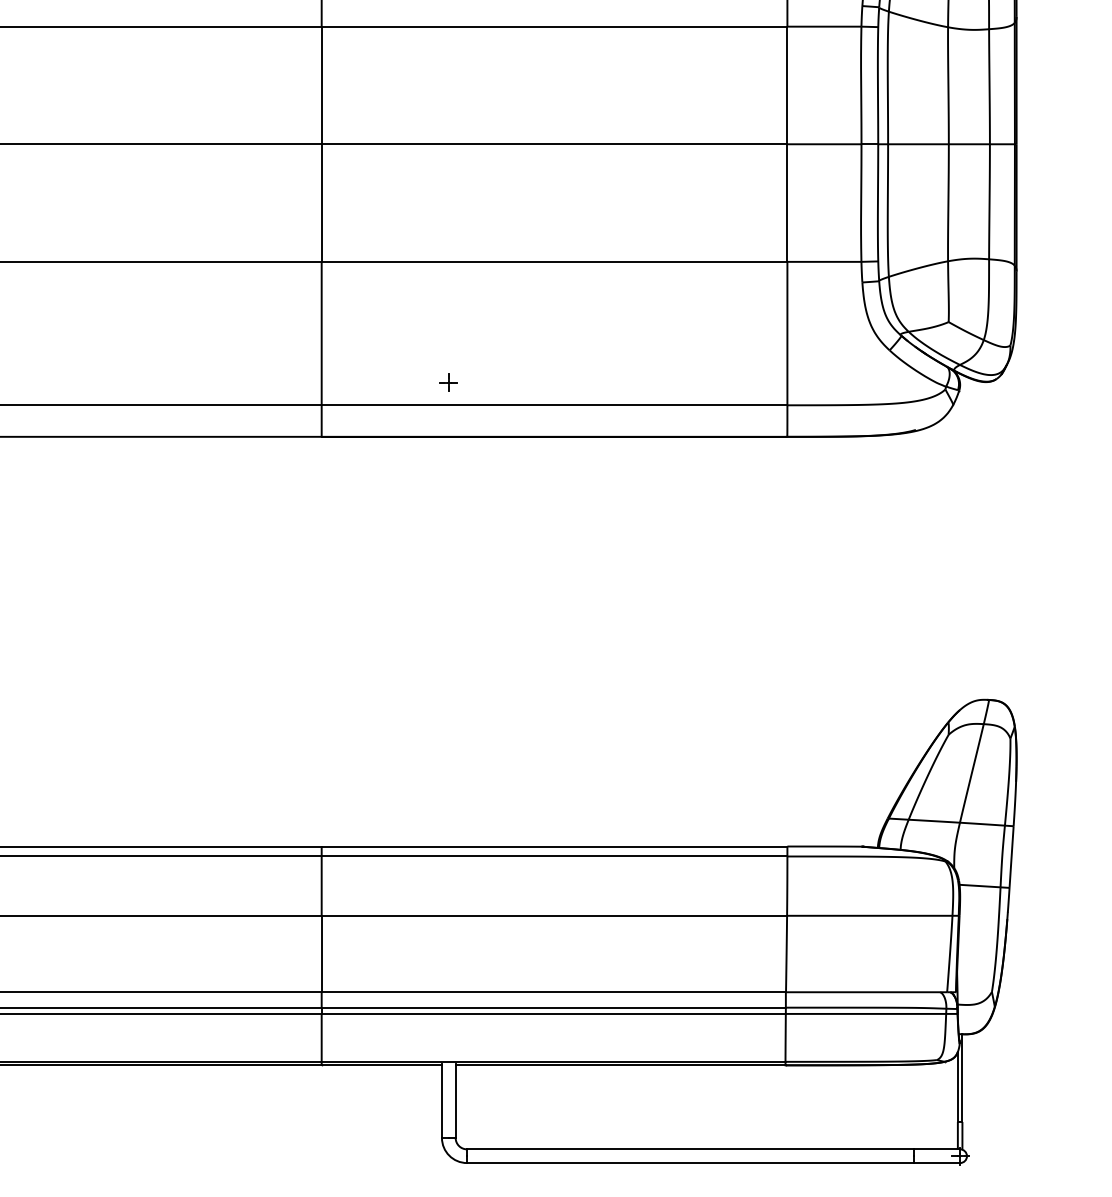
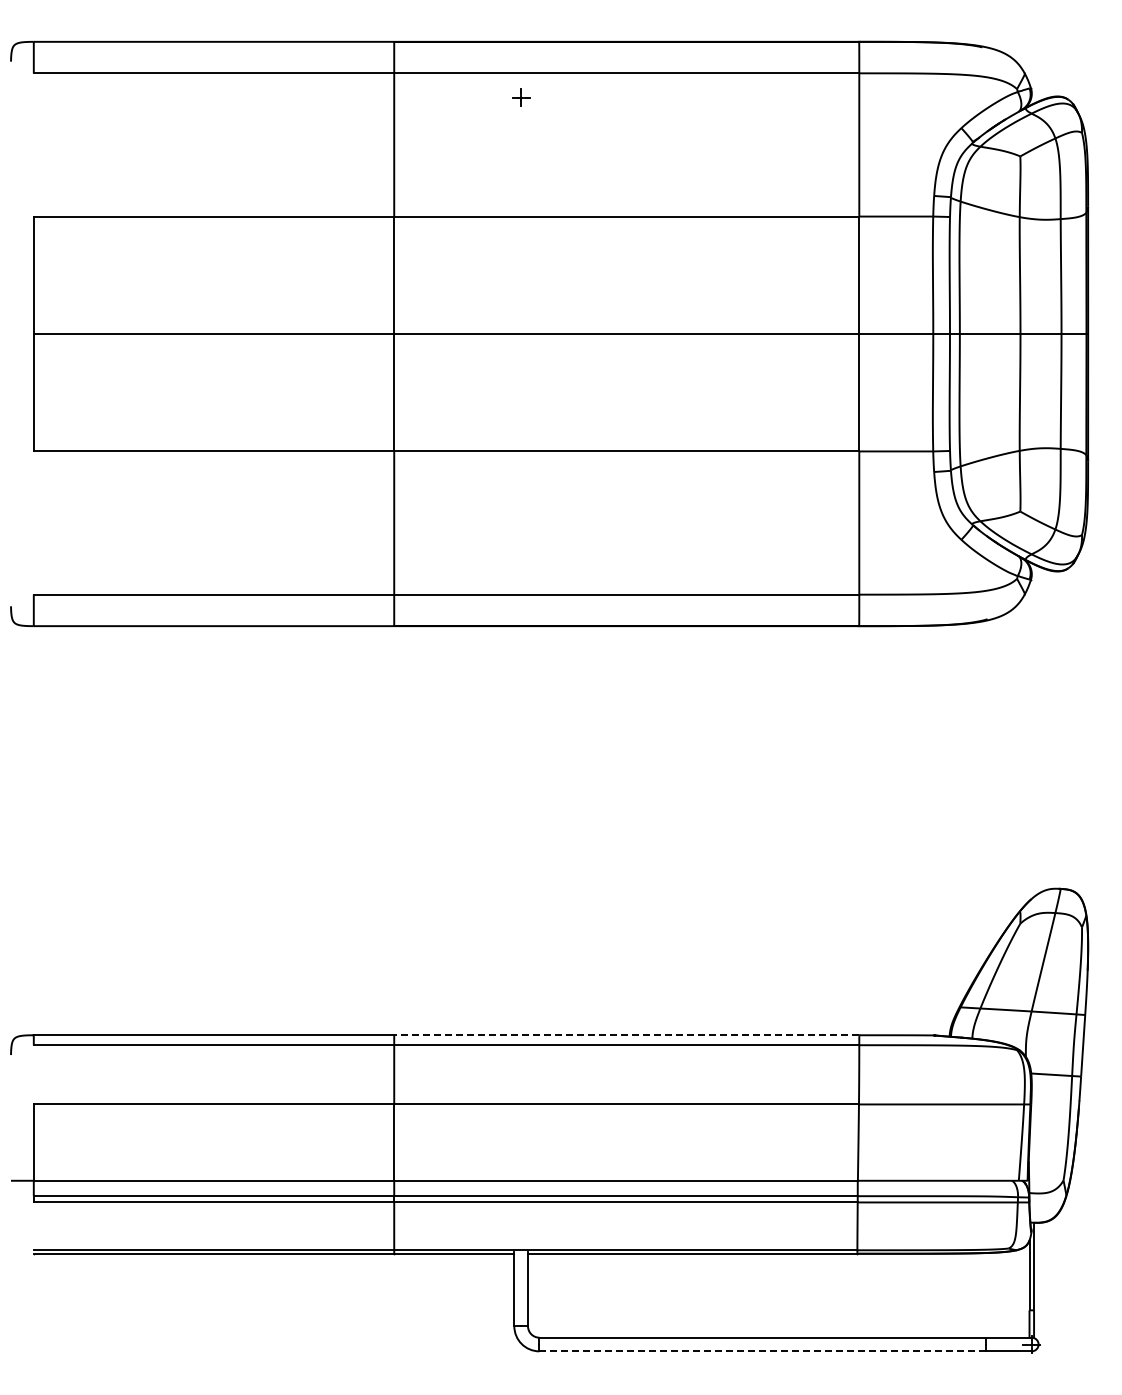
part: (449, 382) -> (521, 571), removed
line: (554, 846) -> (626, 1035), solid -> dashed
line: (691, 1163) -> (763, 1351), solid -> dashed

